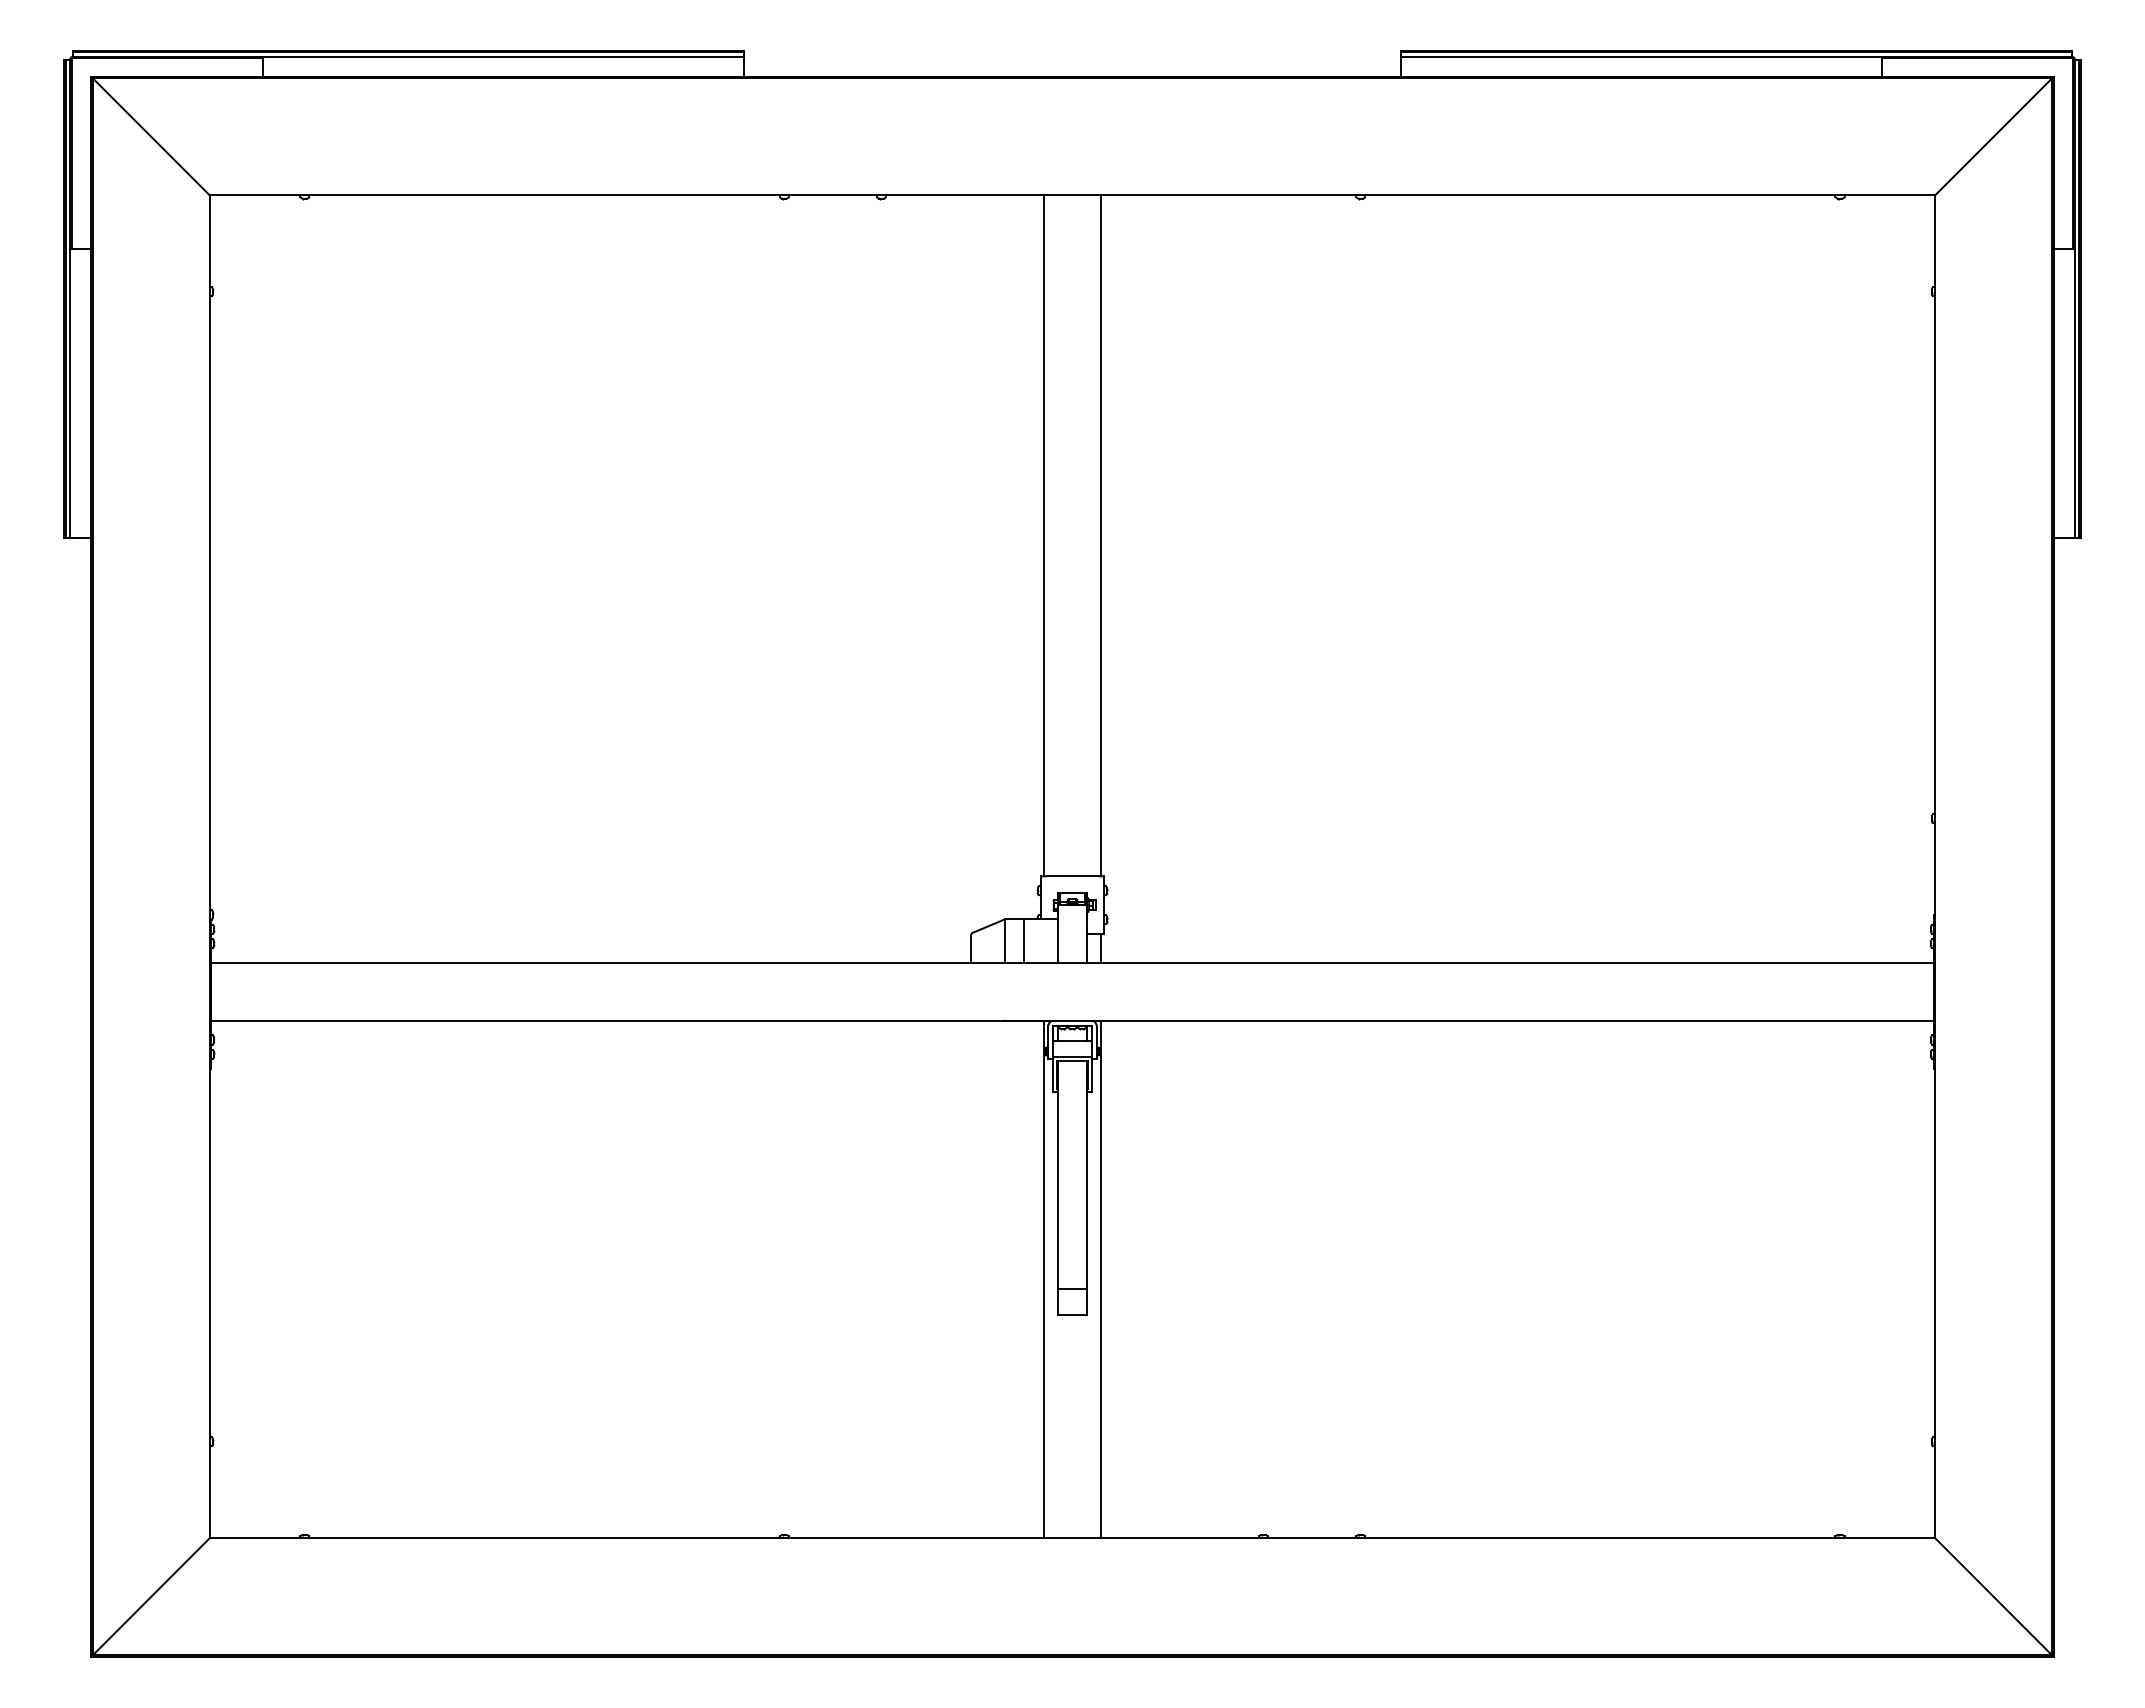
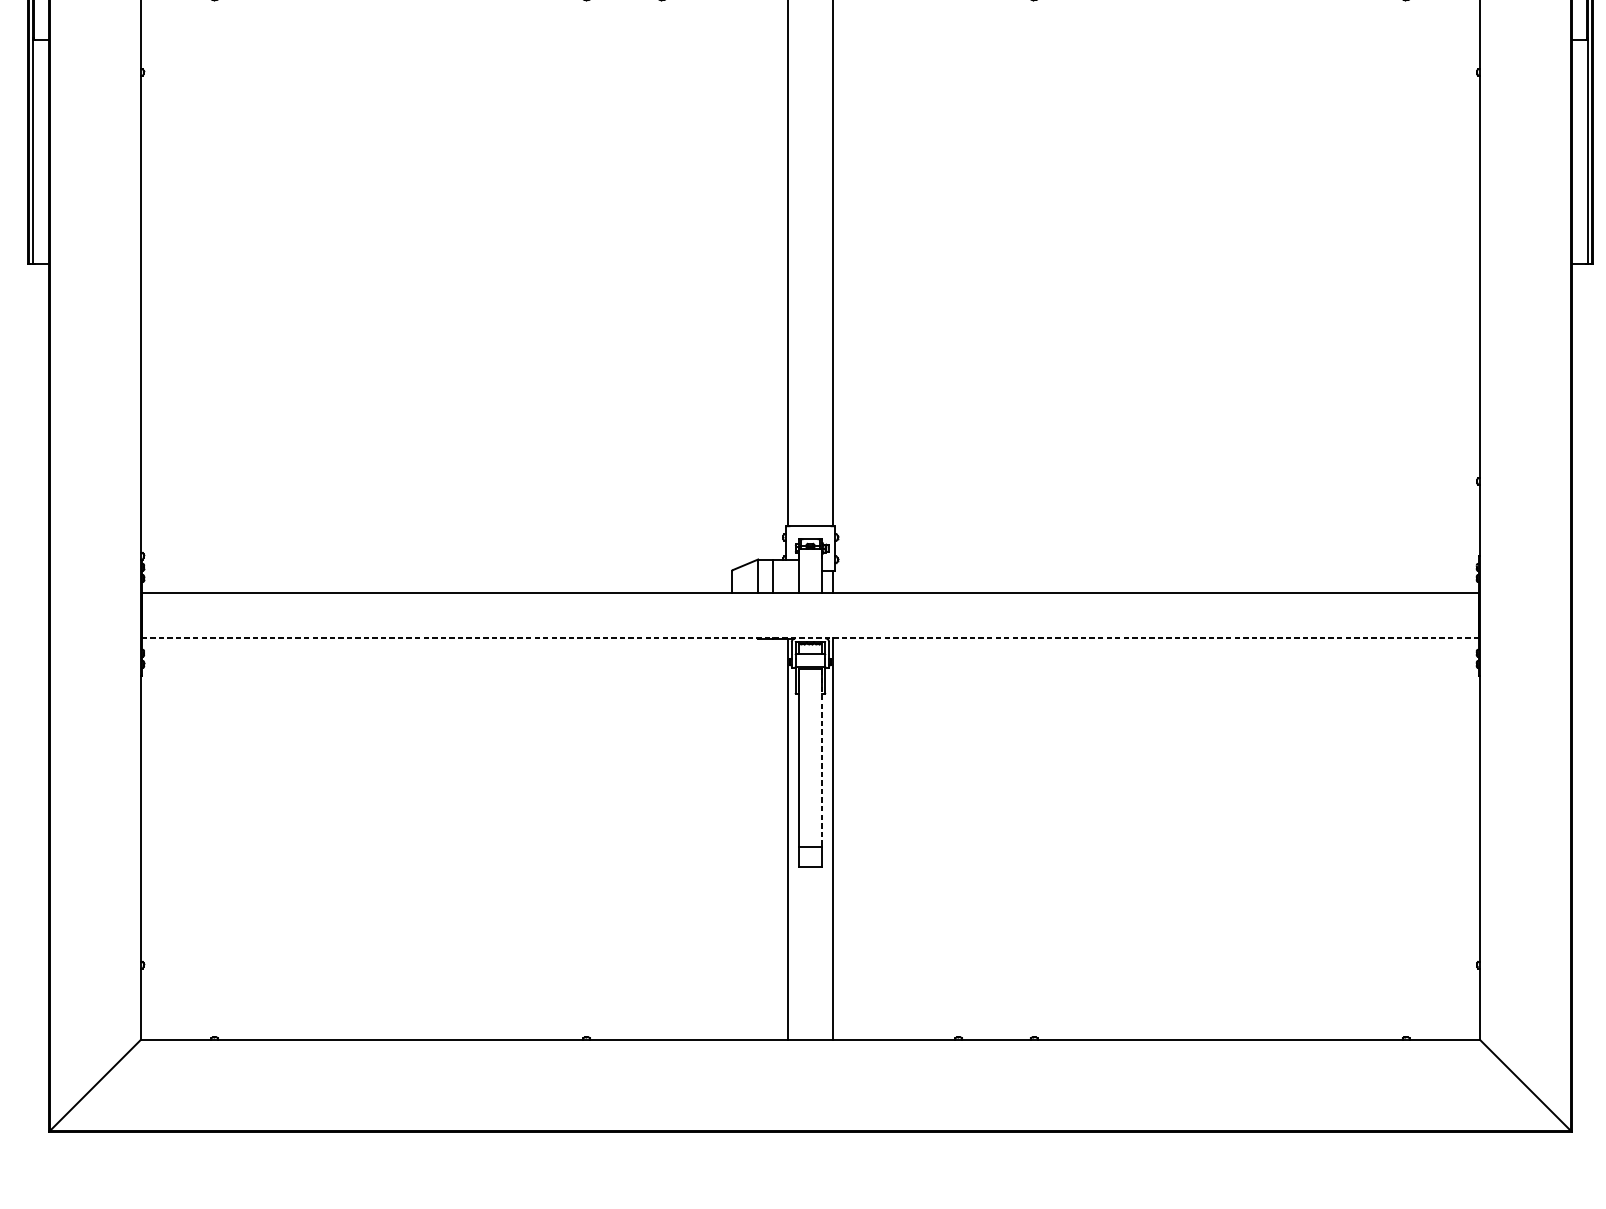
line: (1072, 1020) -> (810, 638), solid -> dashed
line: (1086, 1175) -> (821, 758), solid -> dashed

